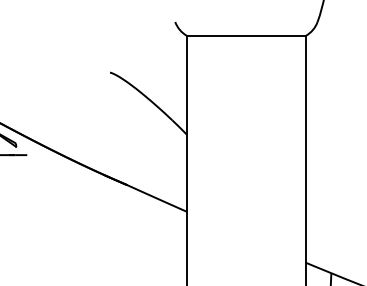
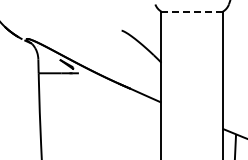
line: (247, 35) -> (192, 11), solid -> dashed

